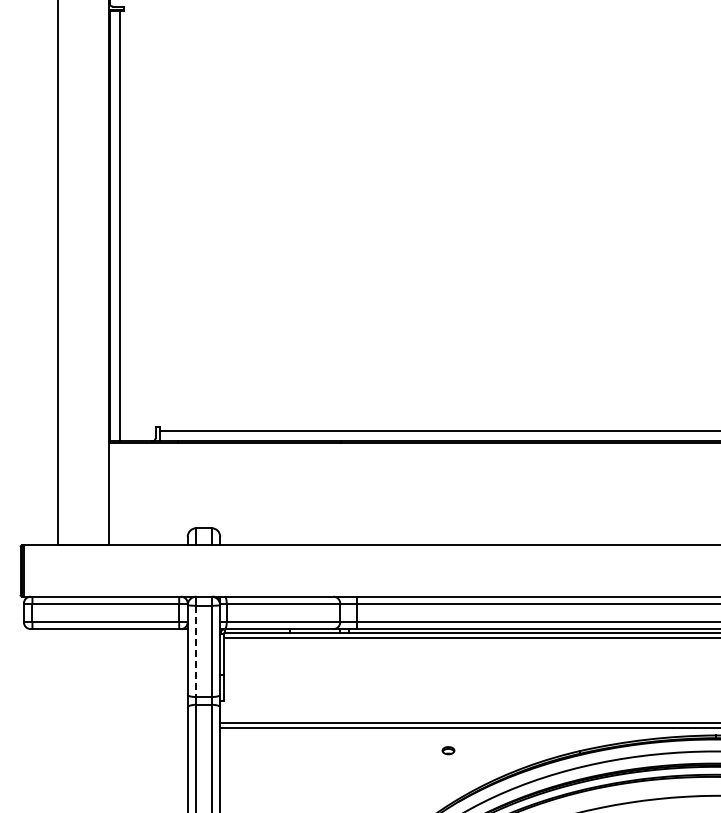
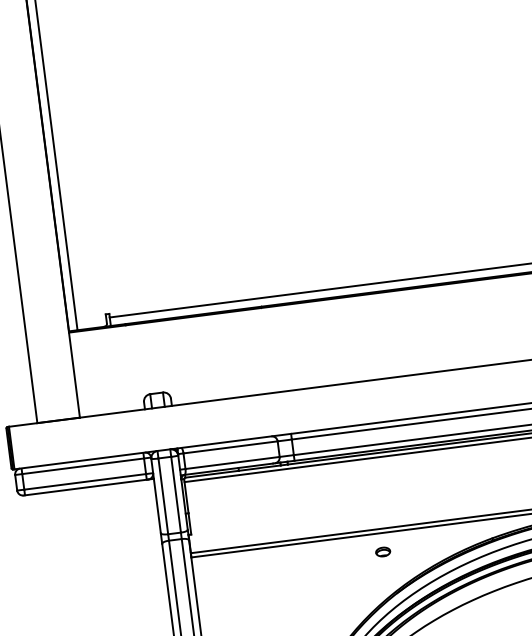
line: (196, 651) -> (163, 496), dashed -> solid
part: (448, 750) -> (383, 551), size x1.43

